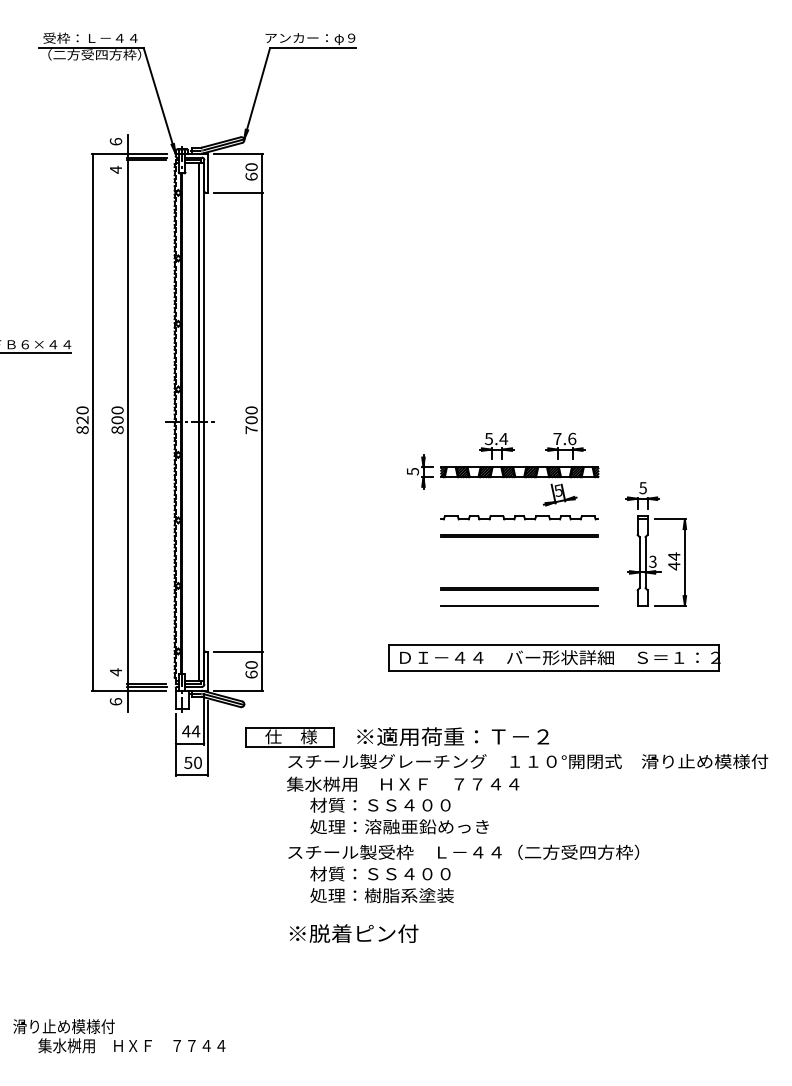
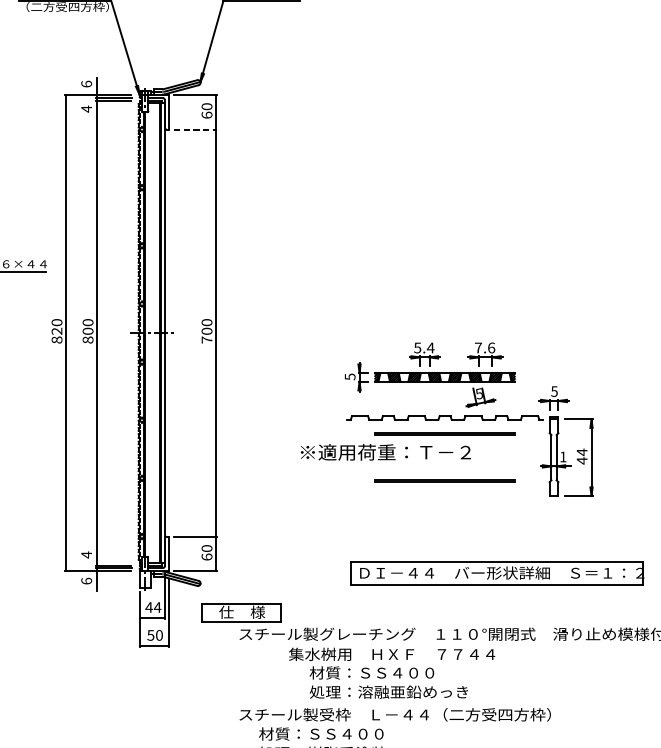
line: (238, 192) -> (195, 129), solid -> dashed
part: (519, 517) -> (444, 417), size x1.4
text: (652, 561) -> (562, 456), 3 -> 1
line: (519, 605) -> (444, 495), removed
part: (554, 657) -> (497, 572), moved
text: (453, 736) -> (386, 452), moved
text: (403, 805) -> (392, 673), moved

